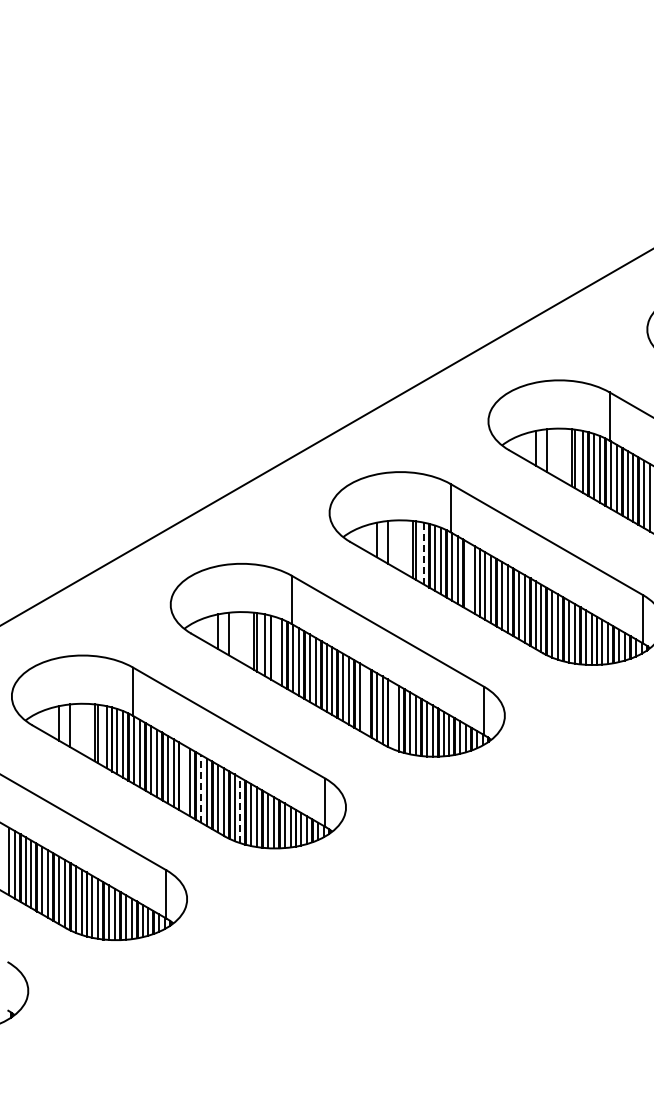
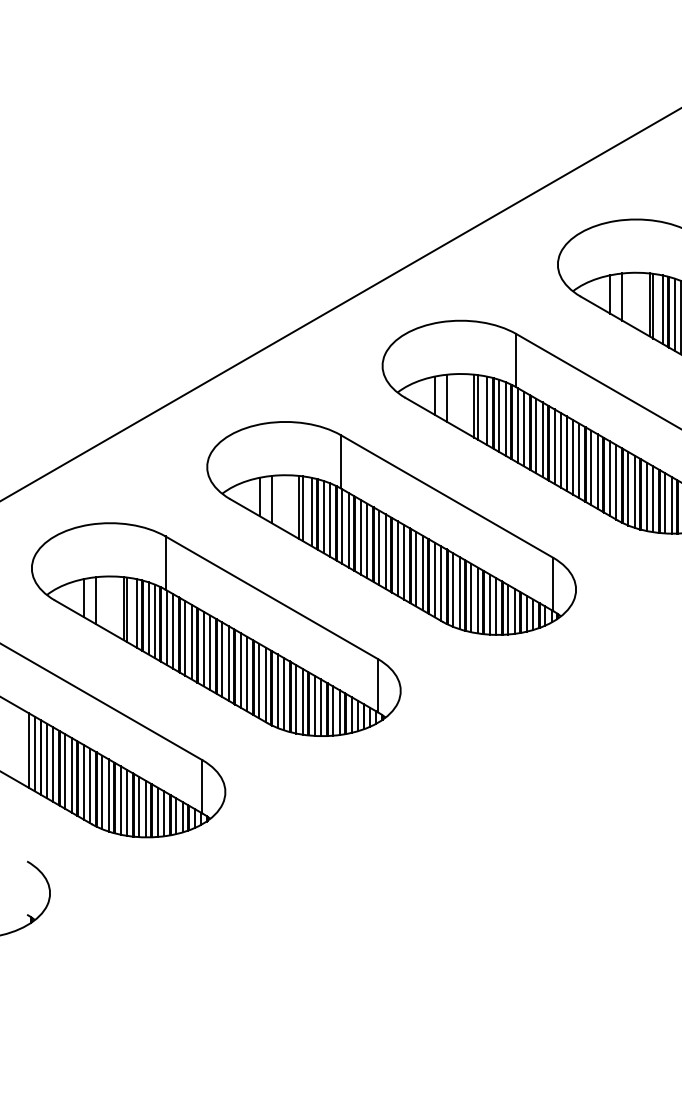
line: (424, 553) -> (487, 410), dashed -> solid
line: (468, 576) -> (535, 435), added
line: (276, 649) -> (323, 516), added
line: (365, 700) -> (422, 572), added
line: (393, 715) -> (453, 589), added
line: (184, 779) -> (222, 660), added
line: (201, 788) -> (241, 669), dashed -> solid
line: (240, 810) -> (284, 694), dashed -> solid

